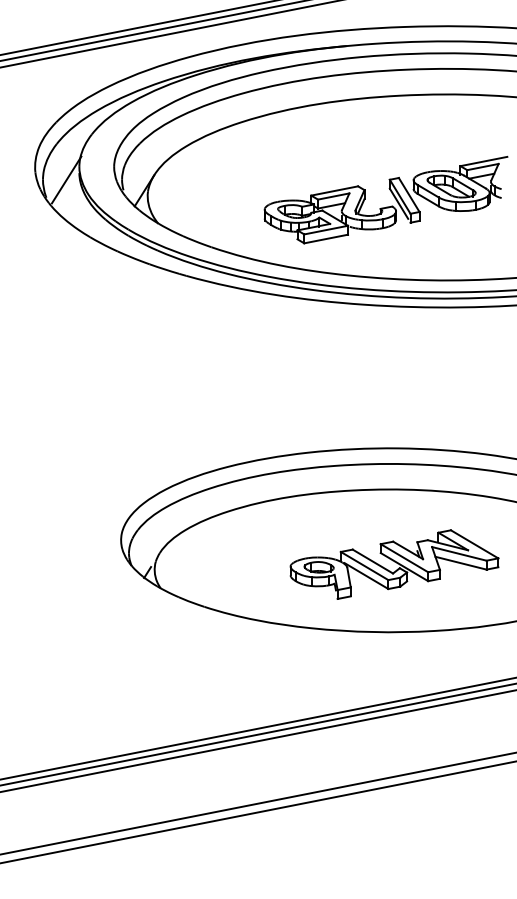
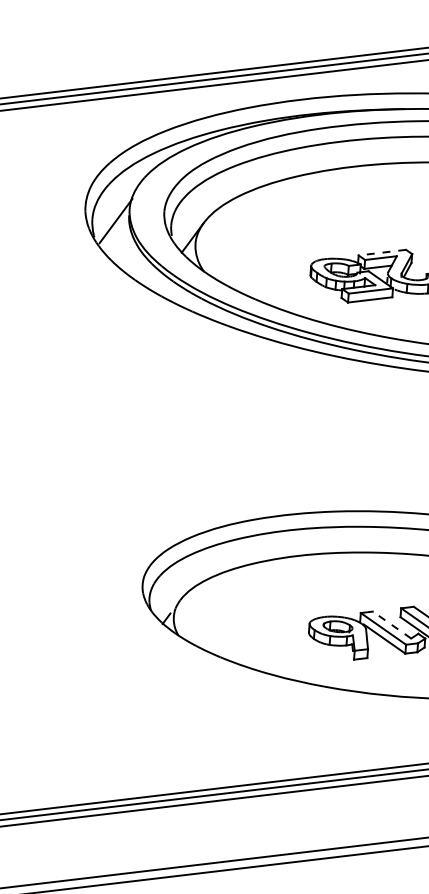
line: (334, 190) -> (382, 252), solid -> dashed
line: (372, 561) -> (391, 624), solid -> dashed

